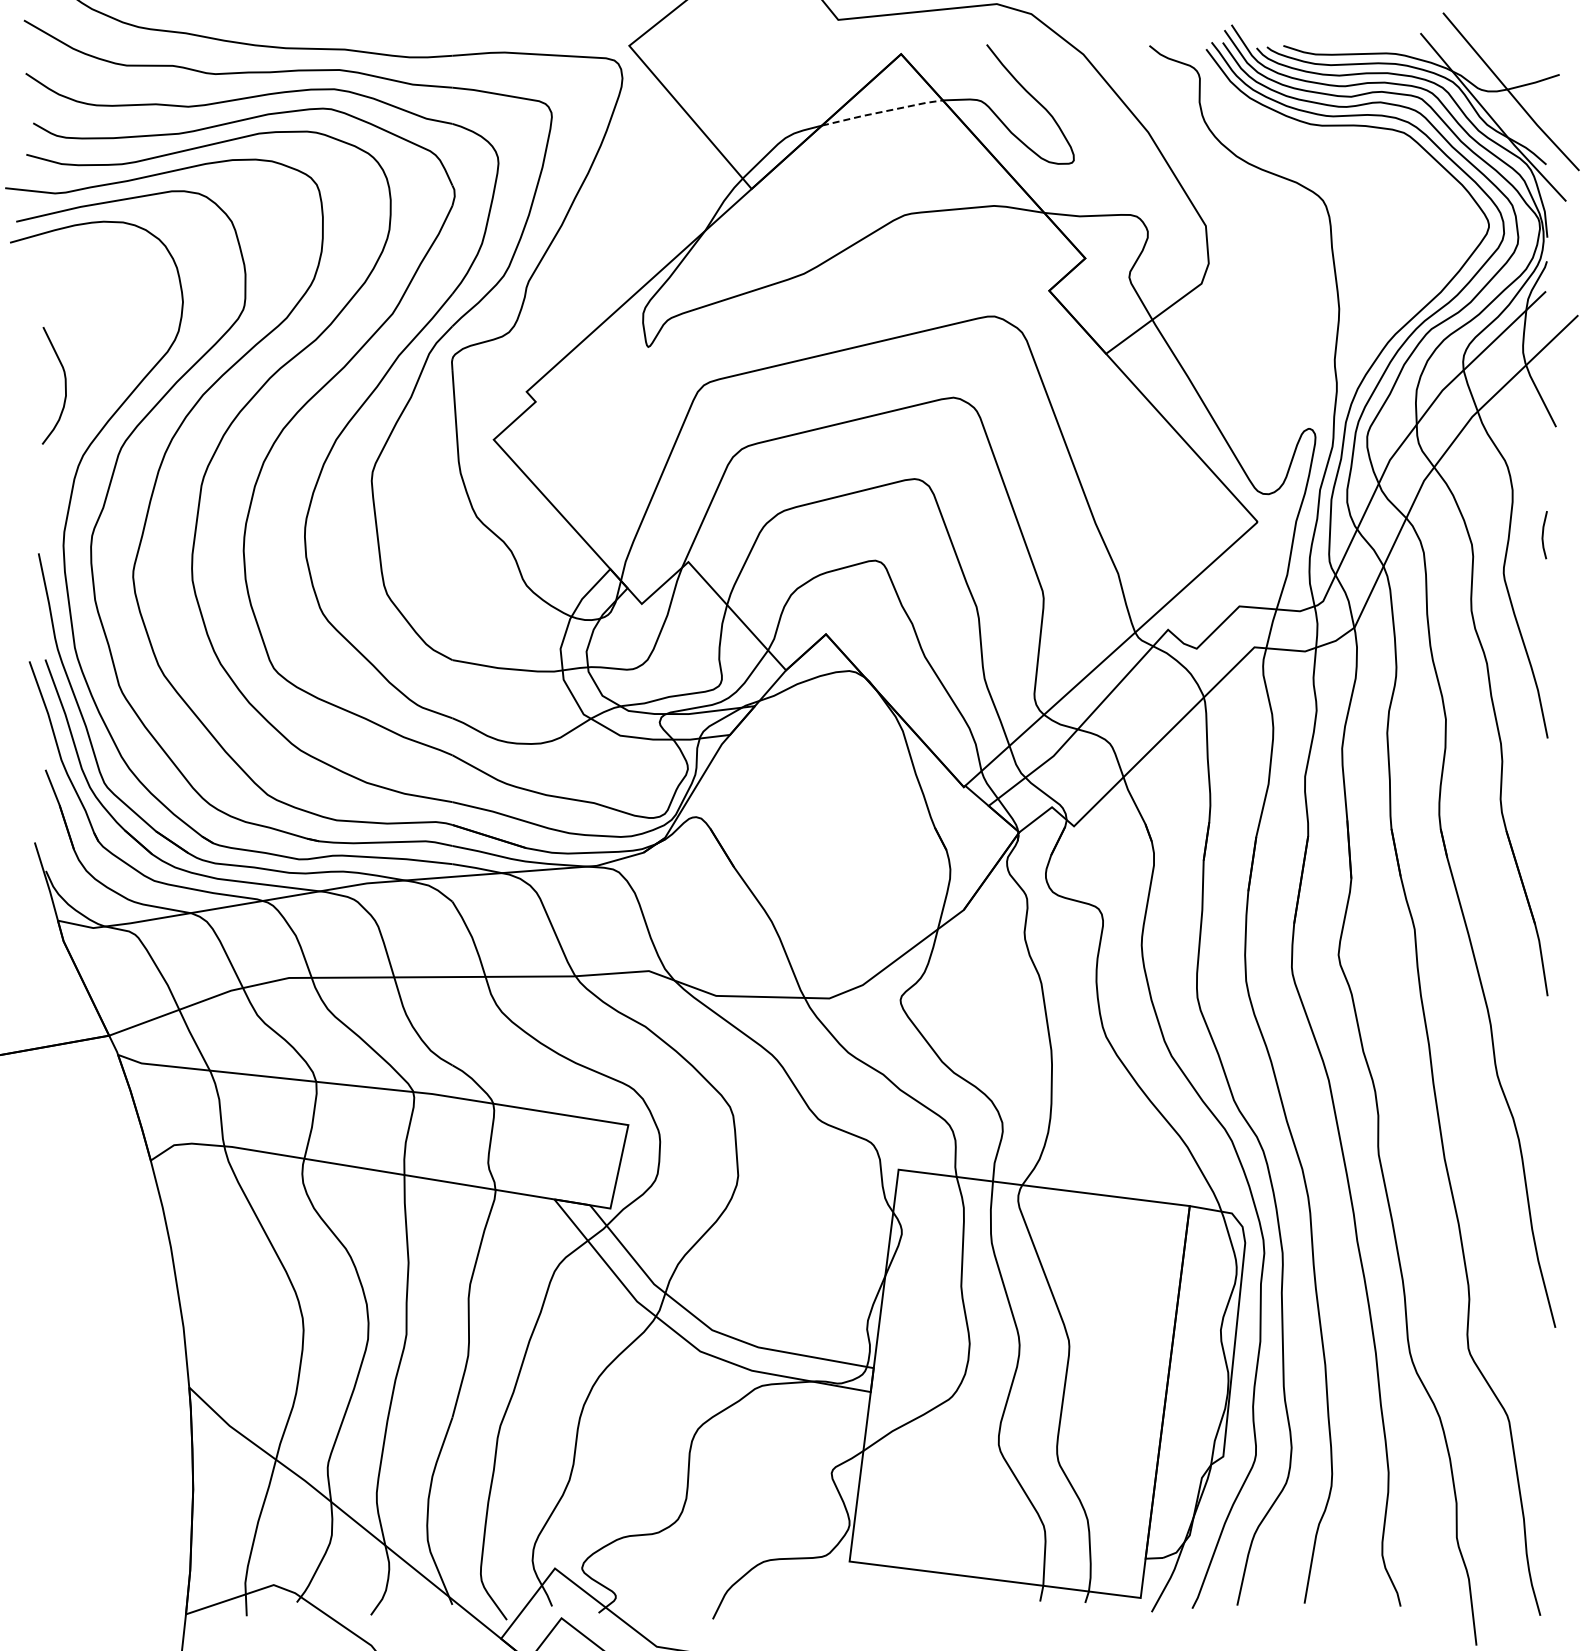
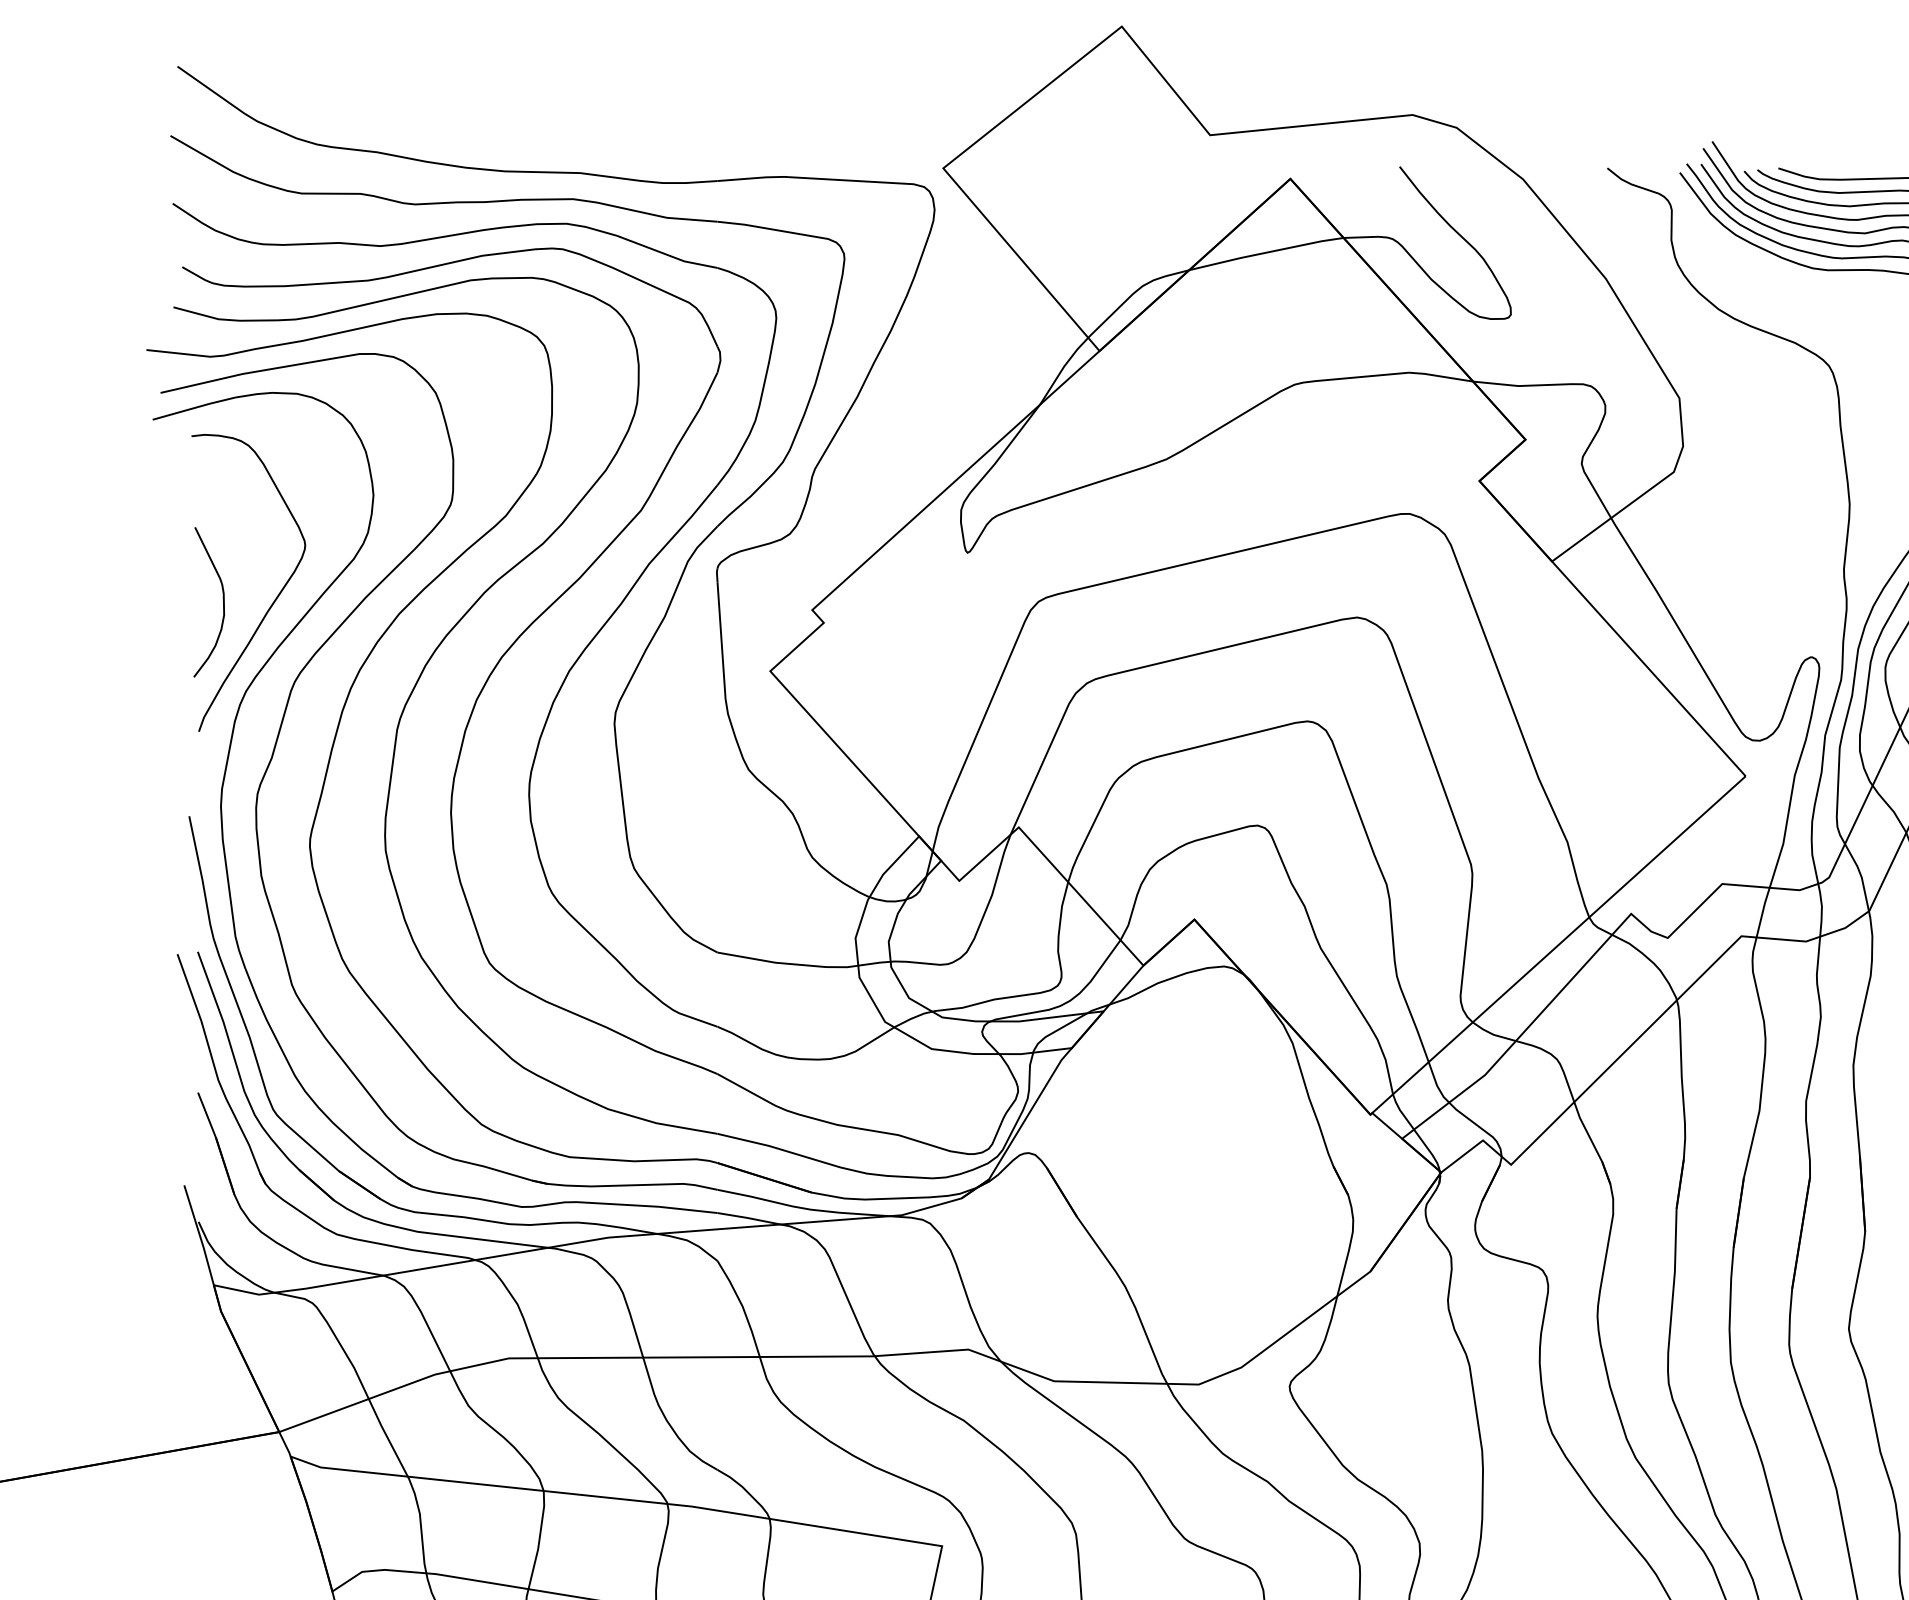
line: (882, 111) -> (1266, 252), dashed -> solid
curve: (104, 384) -> (273, 600), added

